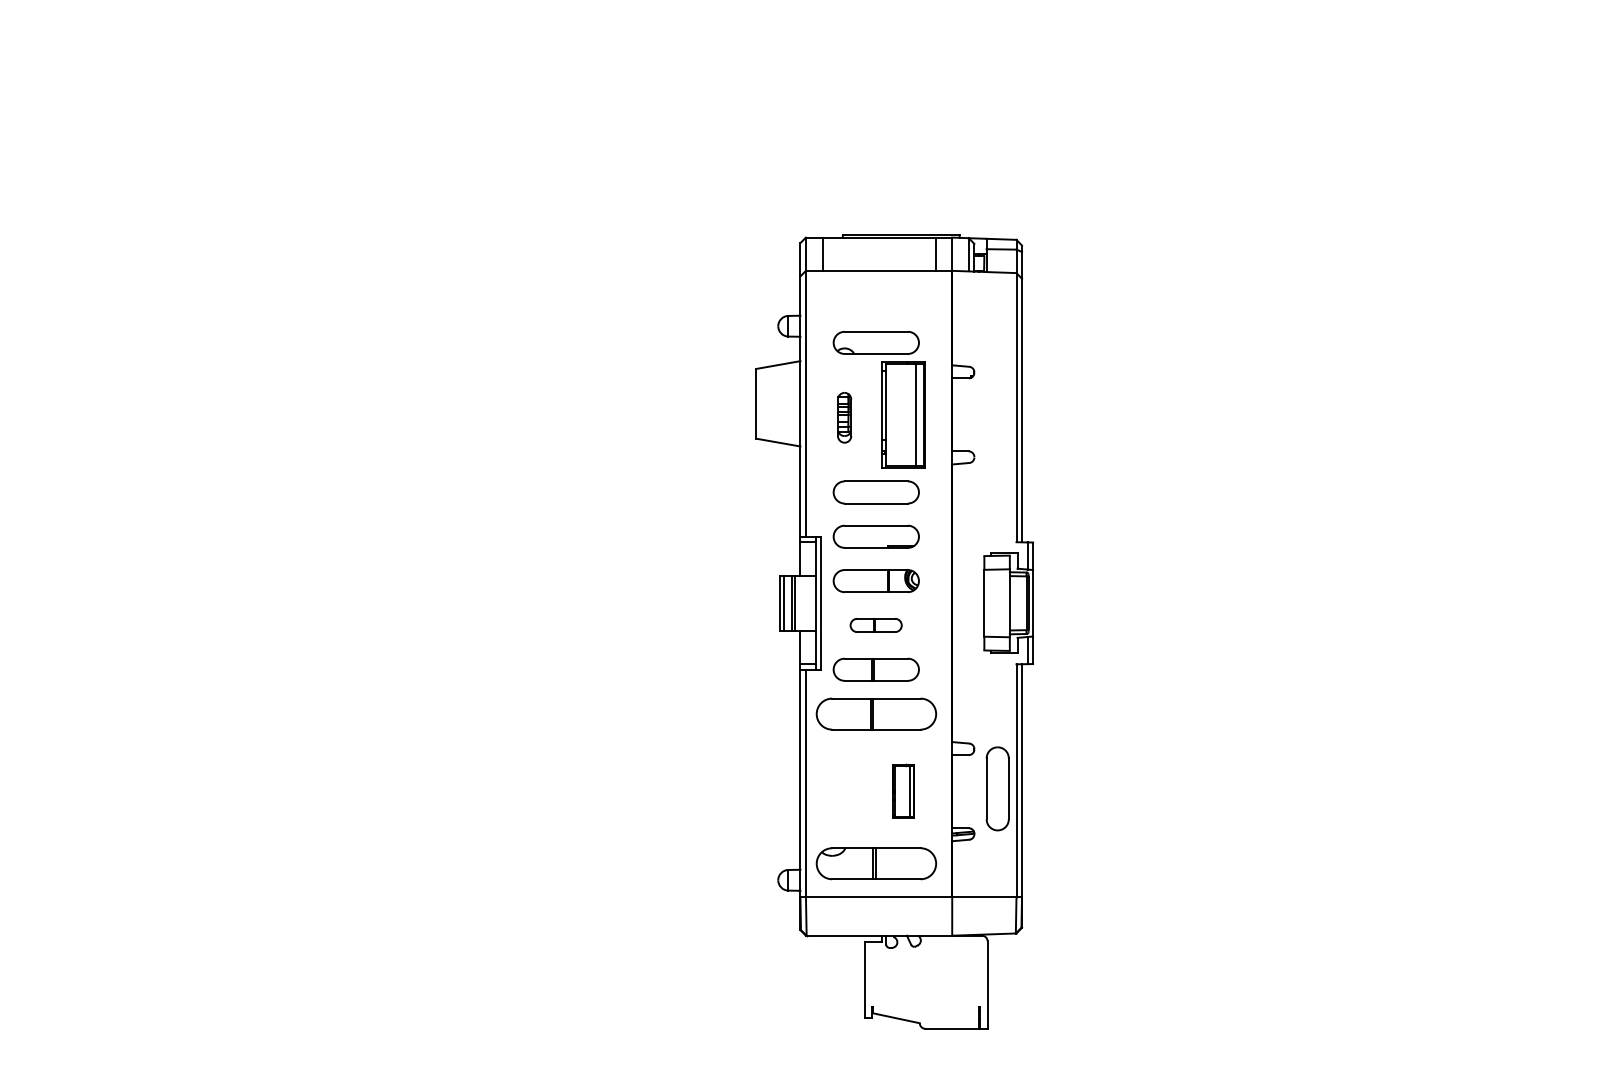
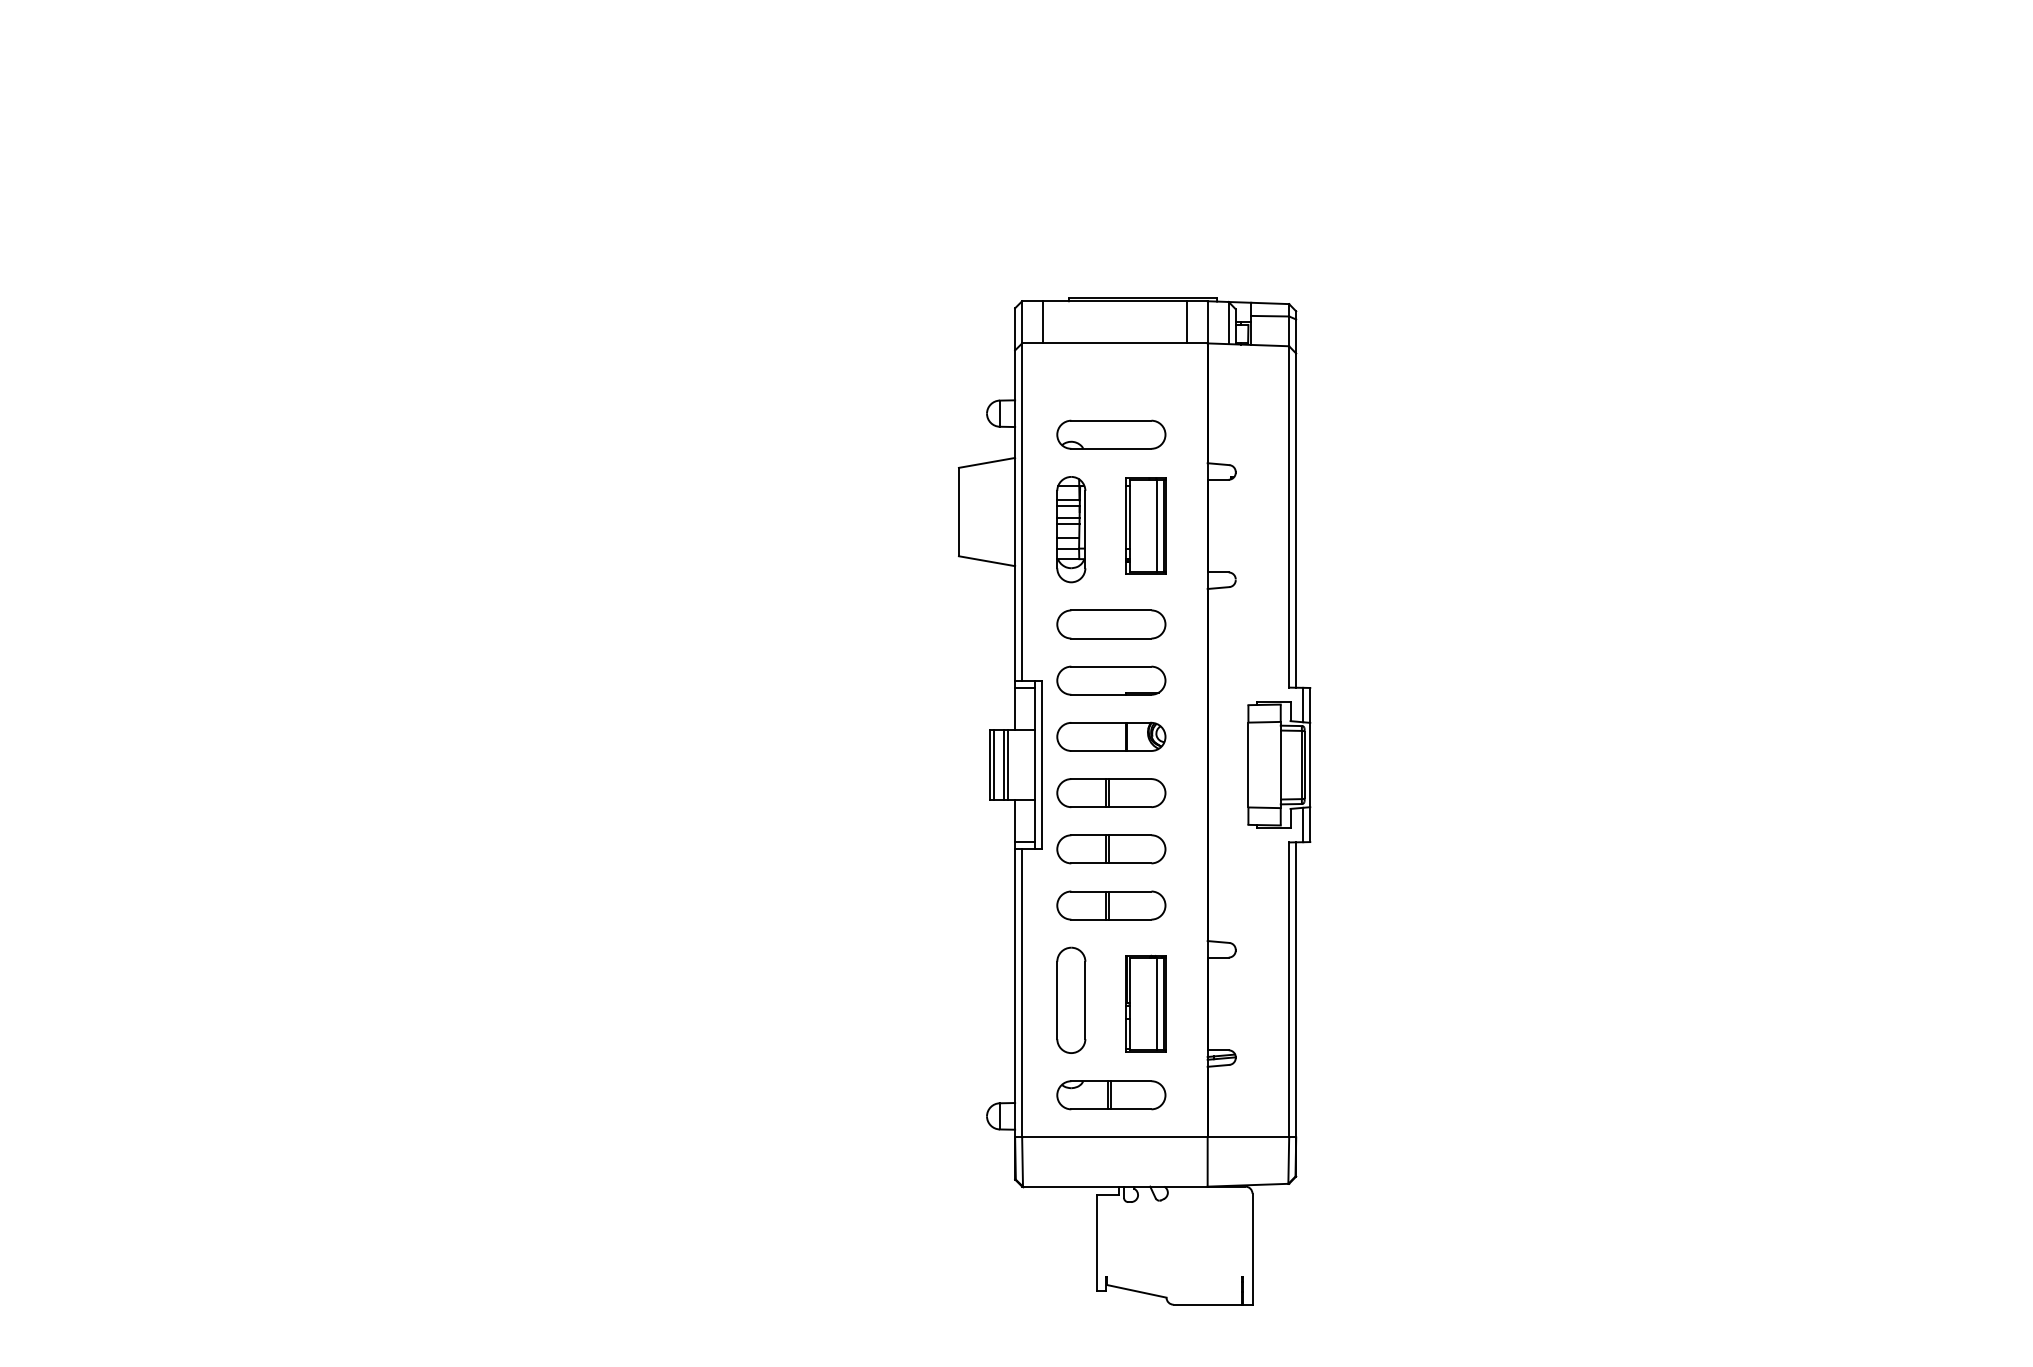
part: (903, 414) -> (1145, 525), size x0.71
part: (844, 417) -> (1071, 529), size x1.67
part: (875, 625) -> (1110, 793), size x1.67
part: (875, 713) -> (1110, 904), size x0.71
part: (997, 788) -> (1071, 999), moved
part: (903, 790) -> (1145, 1002), size x1.43
part: (875, 863) -> (1110, 1095), size x0.71

